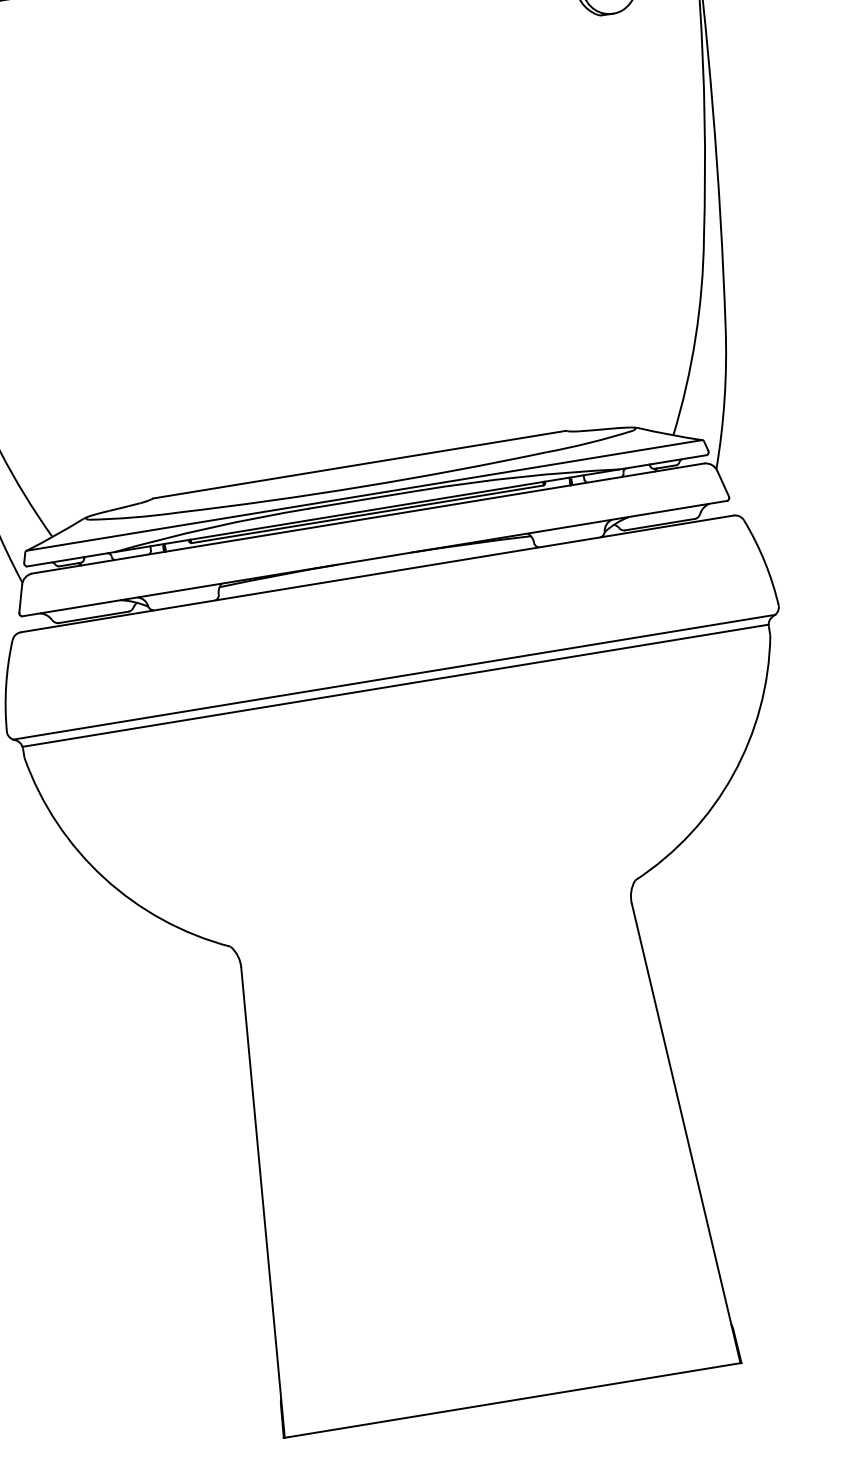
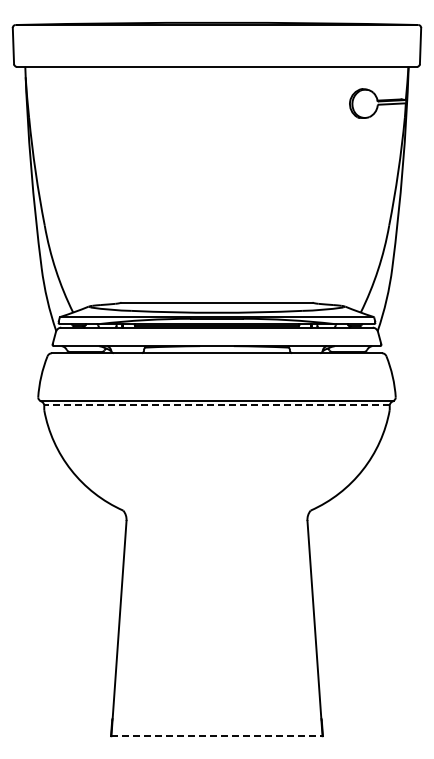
line: (394, 686) -> (216, 405), solid -> dashed
line: (513, 1401) -> (217, 736), solid -> dashed

